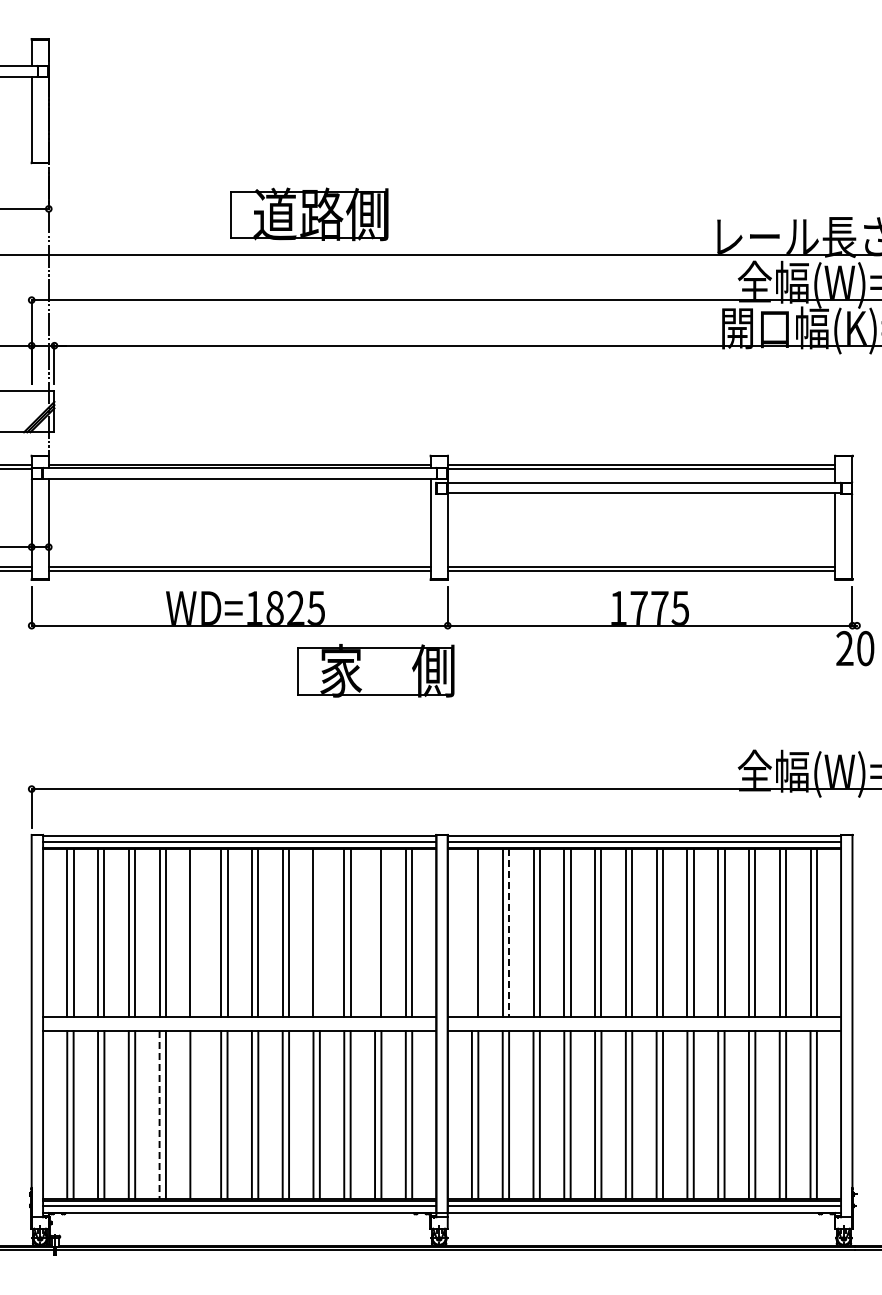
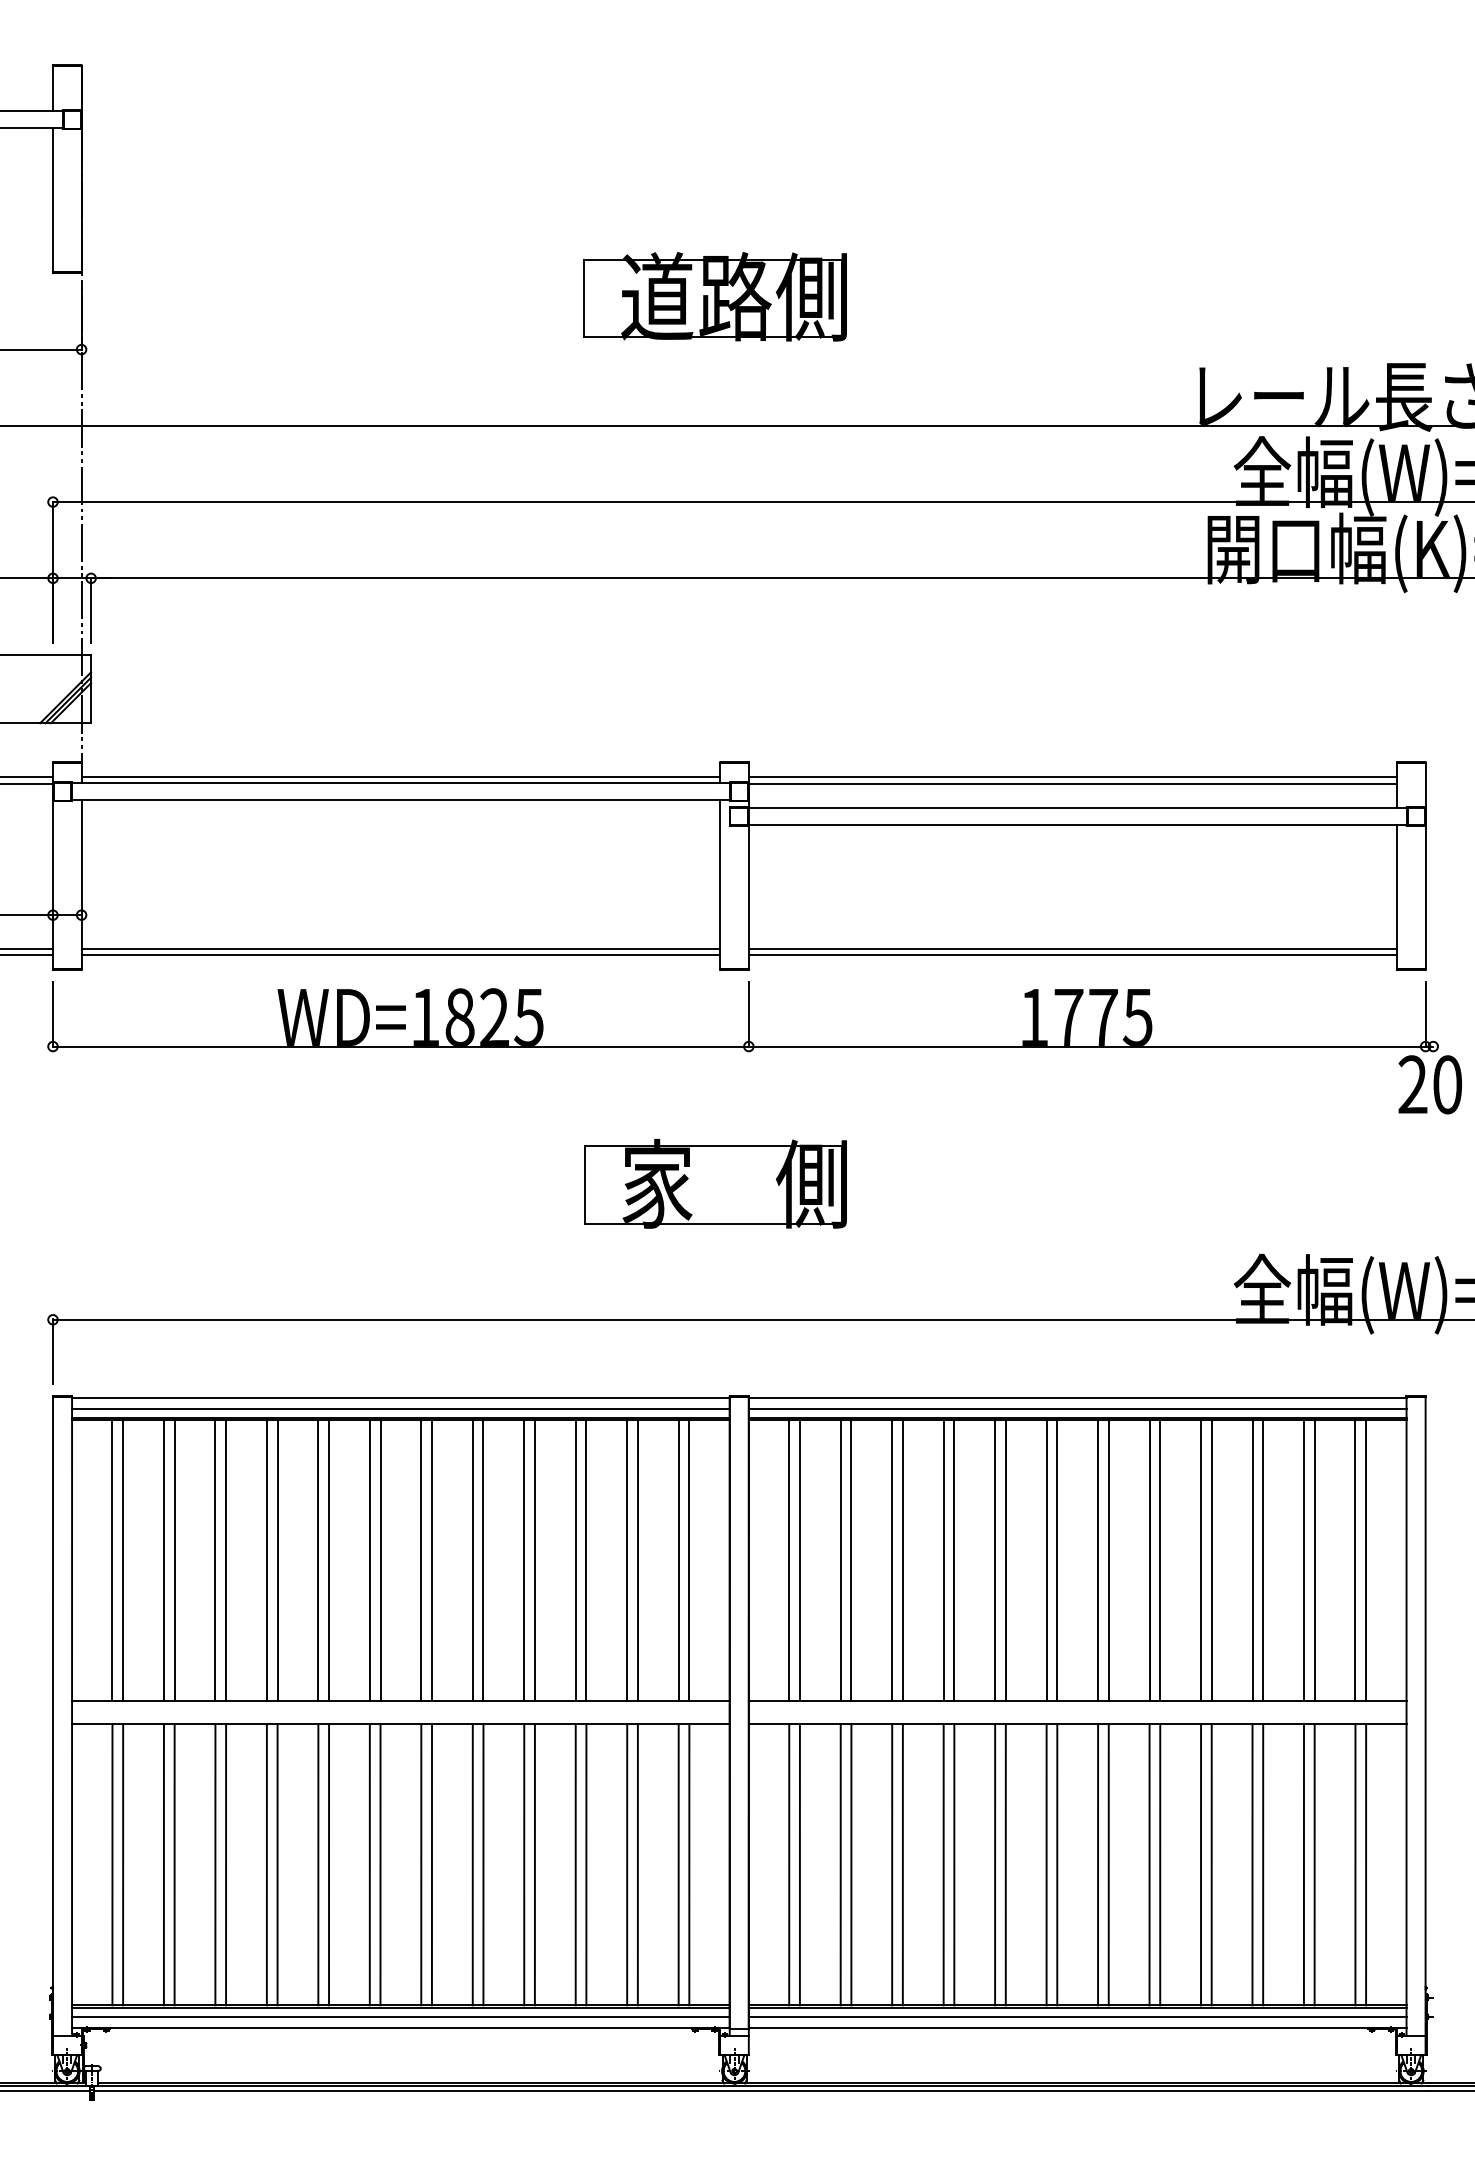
part: (309, 214) -> (714, 297), moved
part: (375, 670) -> (714, 1183), moved
line: (196, 933) -> (328, 1561), added
line: (319, 933) -> (534, 1561), added
line: (375, 933) -> (627, 1561), added
line: (471, 933) -> (788, 1561), added
line: (509, 933) -> (852, 1561), dashed -> solid
line: (159, 1115) -> (266, 1865), dashed -> solid
line: (196, 1115) -> (328, 1865), added

